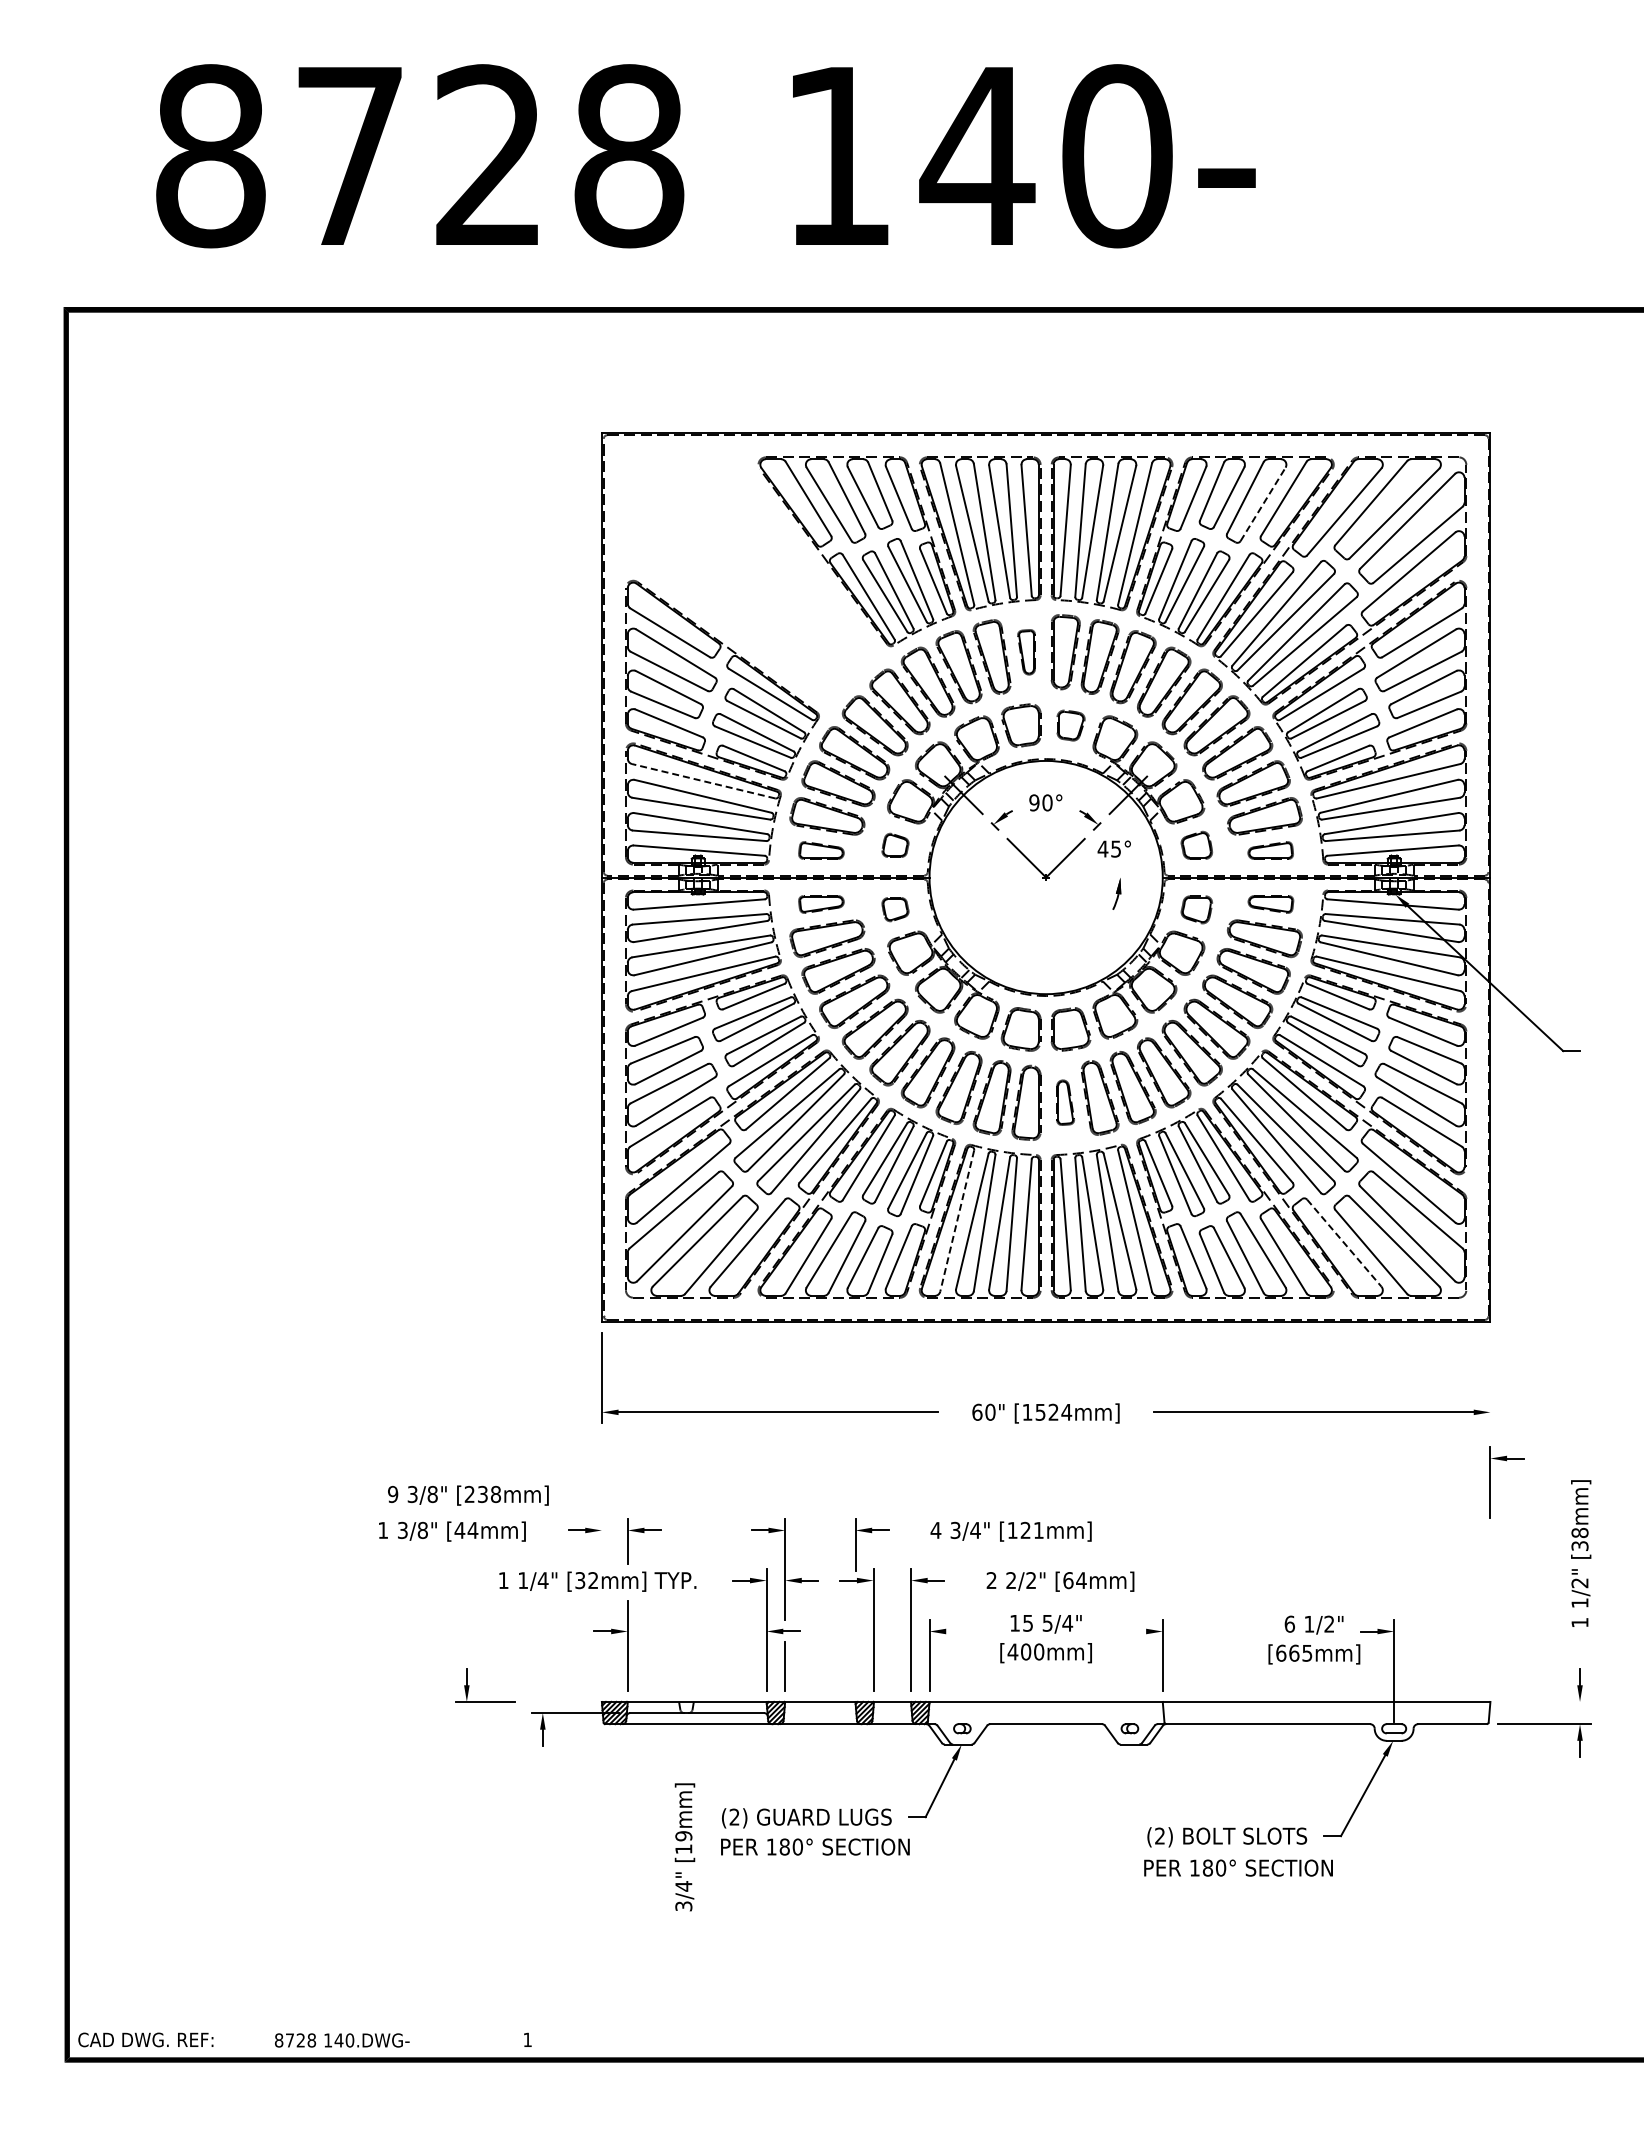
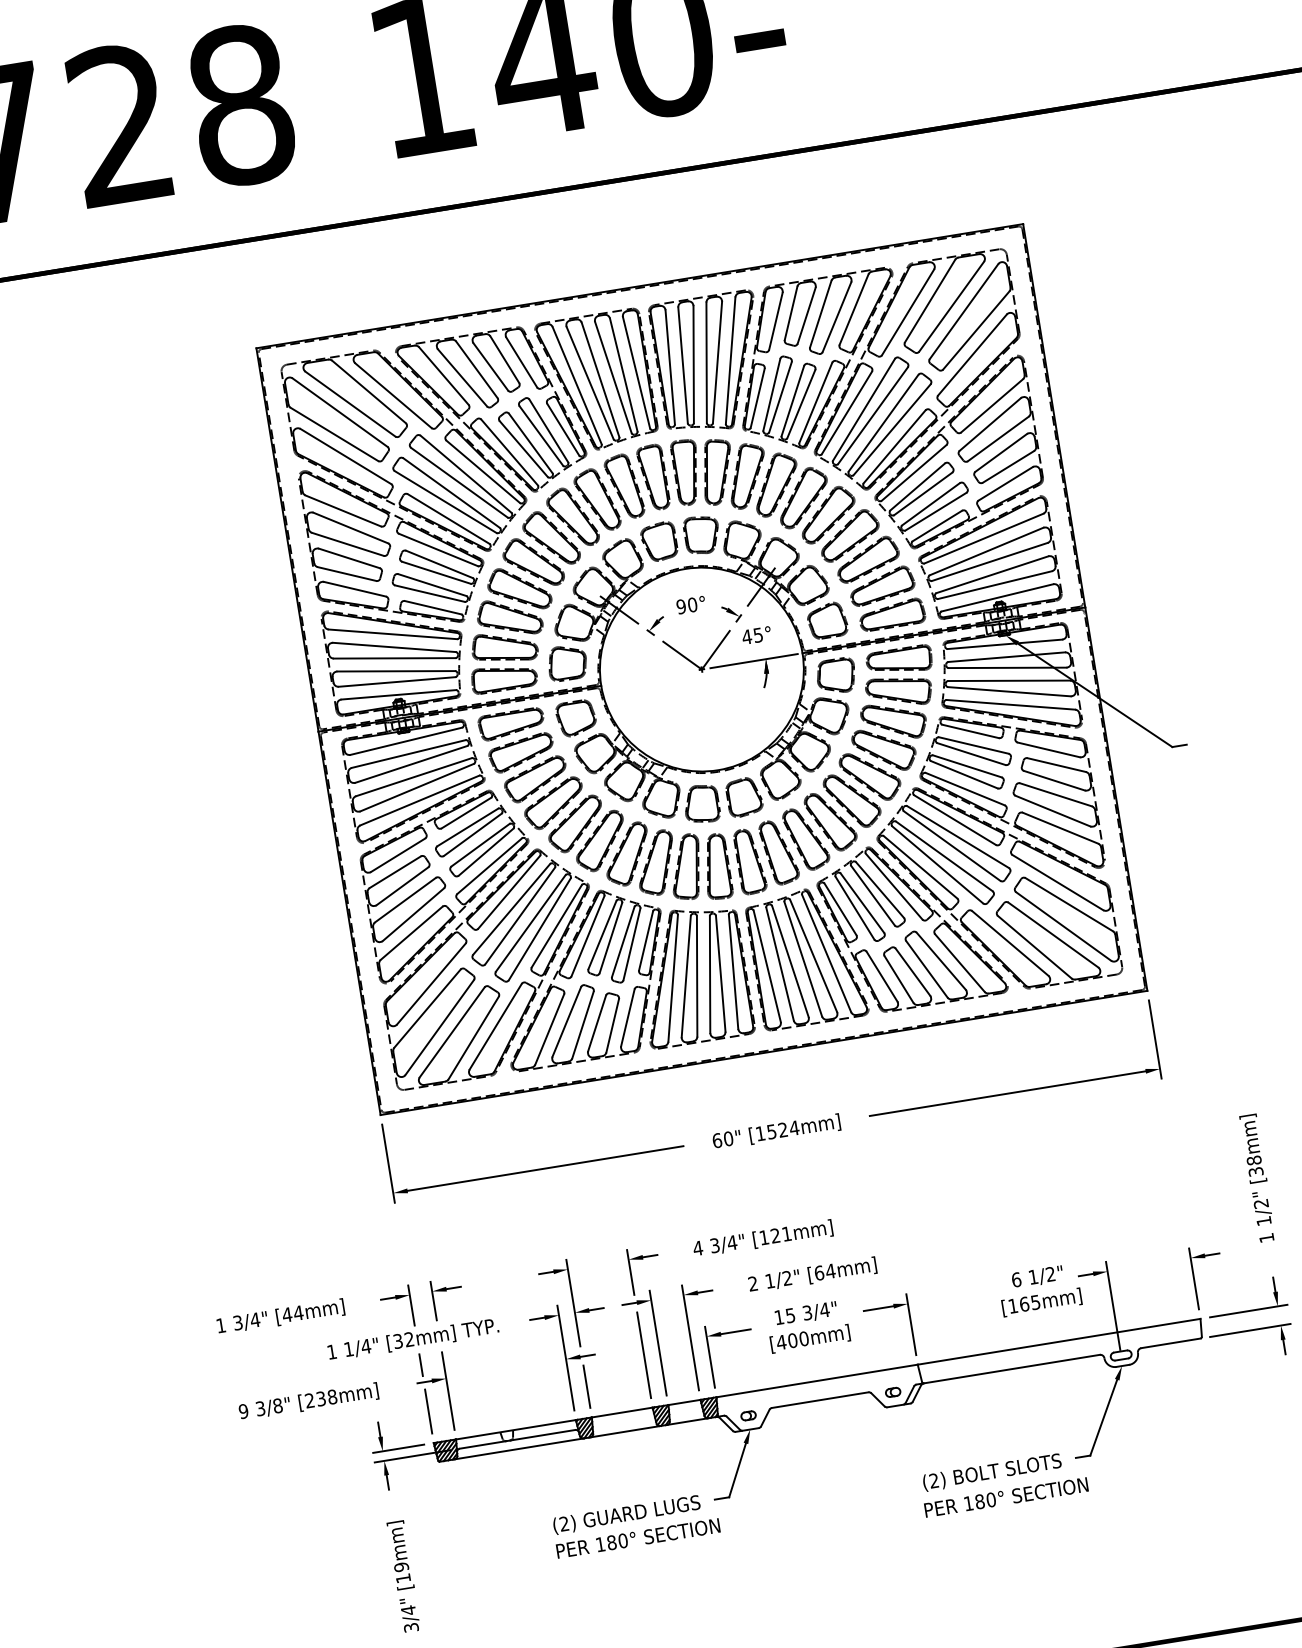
line: (1263, 503) -> (837, 316), dashed -> solid
part: (752, 580) -> (406, 454), added
part: (1026, 652) -> (653, 478), size x1.67
part: (1070, 725) -> (701, 534), size x1.43
line: (703, 781) -> (392, 634), dashed -> solid
part: (895, 845) -> (567, 662), size x1.67
part: (1196, 845) -> (827, 620), size x1.43
part: (821, 850) -> (504, 677), size x1.67
part: (1270, 850) -> (891, 614), size x1.67
line: (1106, 877) -> (753, 661), added
part: (821, 904) -> (511, 724), size x1.67
part: (1270, 904) -> (899, 661), size x1.67
part: (895, 909) -> (576, 718), size x1.67
part: (1196, 909) -> (836, 676), size x1.43
part: (1065, 1102) -> (750, 860), size x1.67
line: (957, 1221) -> (673, 978), dashed -> solid
line: (1344, 1243) -> (1010, 943), dashed -> solid
line: (1490, 1377) -> (1155, 1038), added
part: (1490, 1482) -> (1194, 1278), moved
text: (468, 1495) -> (308, 1401), moved
text: (422, 1530) -> (254, 1320), 3/8" -> 3/4"
line: (601, 1542) -> (411, 1305), added
text: (1010, 1580) -> (769, 1281), 2/2" -> 1/2"
line: (601, 1611) -> (420, 1365), added
text: (1047, 1622) -> (807, 1312), 5/4" -> 3/4"
line: (963, 1631) -> (735, 1331), added
line: (1128, 1631) -> (878, 1308), added
line: (855, 1640) -> (644, 1354), added
text: (1281, 1652) -> (1013, 1305), [665mm] -> [165mm]
line: (601, 1664) -> (428, 1410), added
part: (469, 1685) -> (382, 1436), moved
line: (1546, 1701) -> (1248, 1310), added
text: (684, 1847) -> (403, 1576), moved

